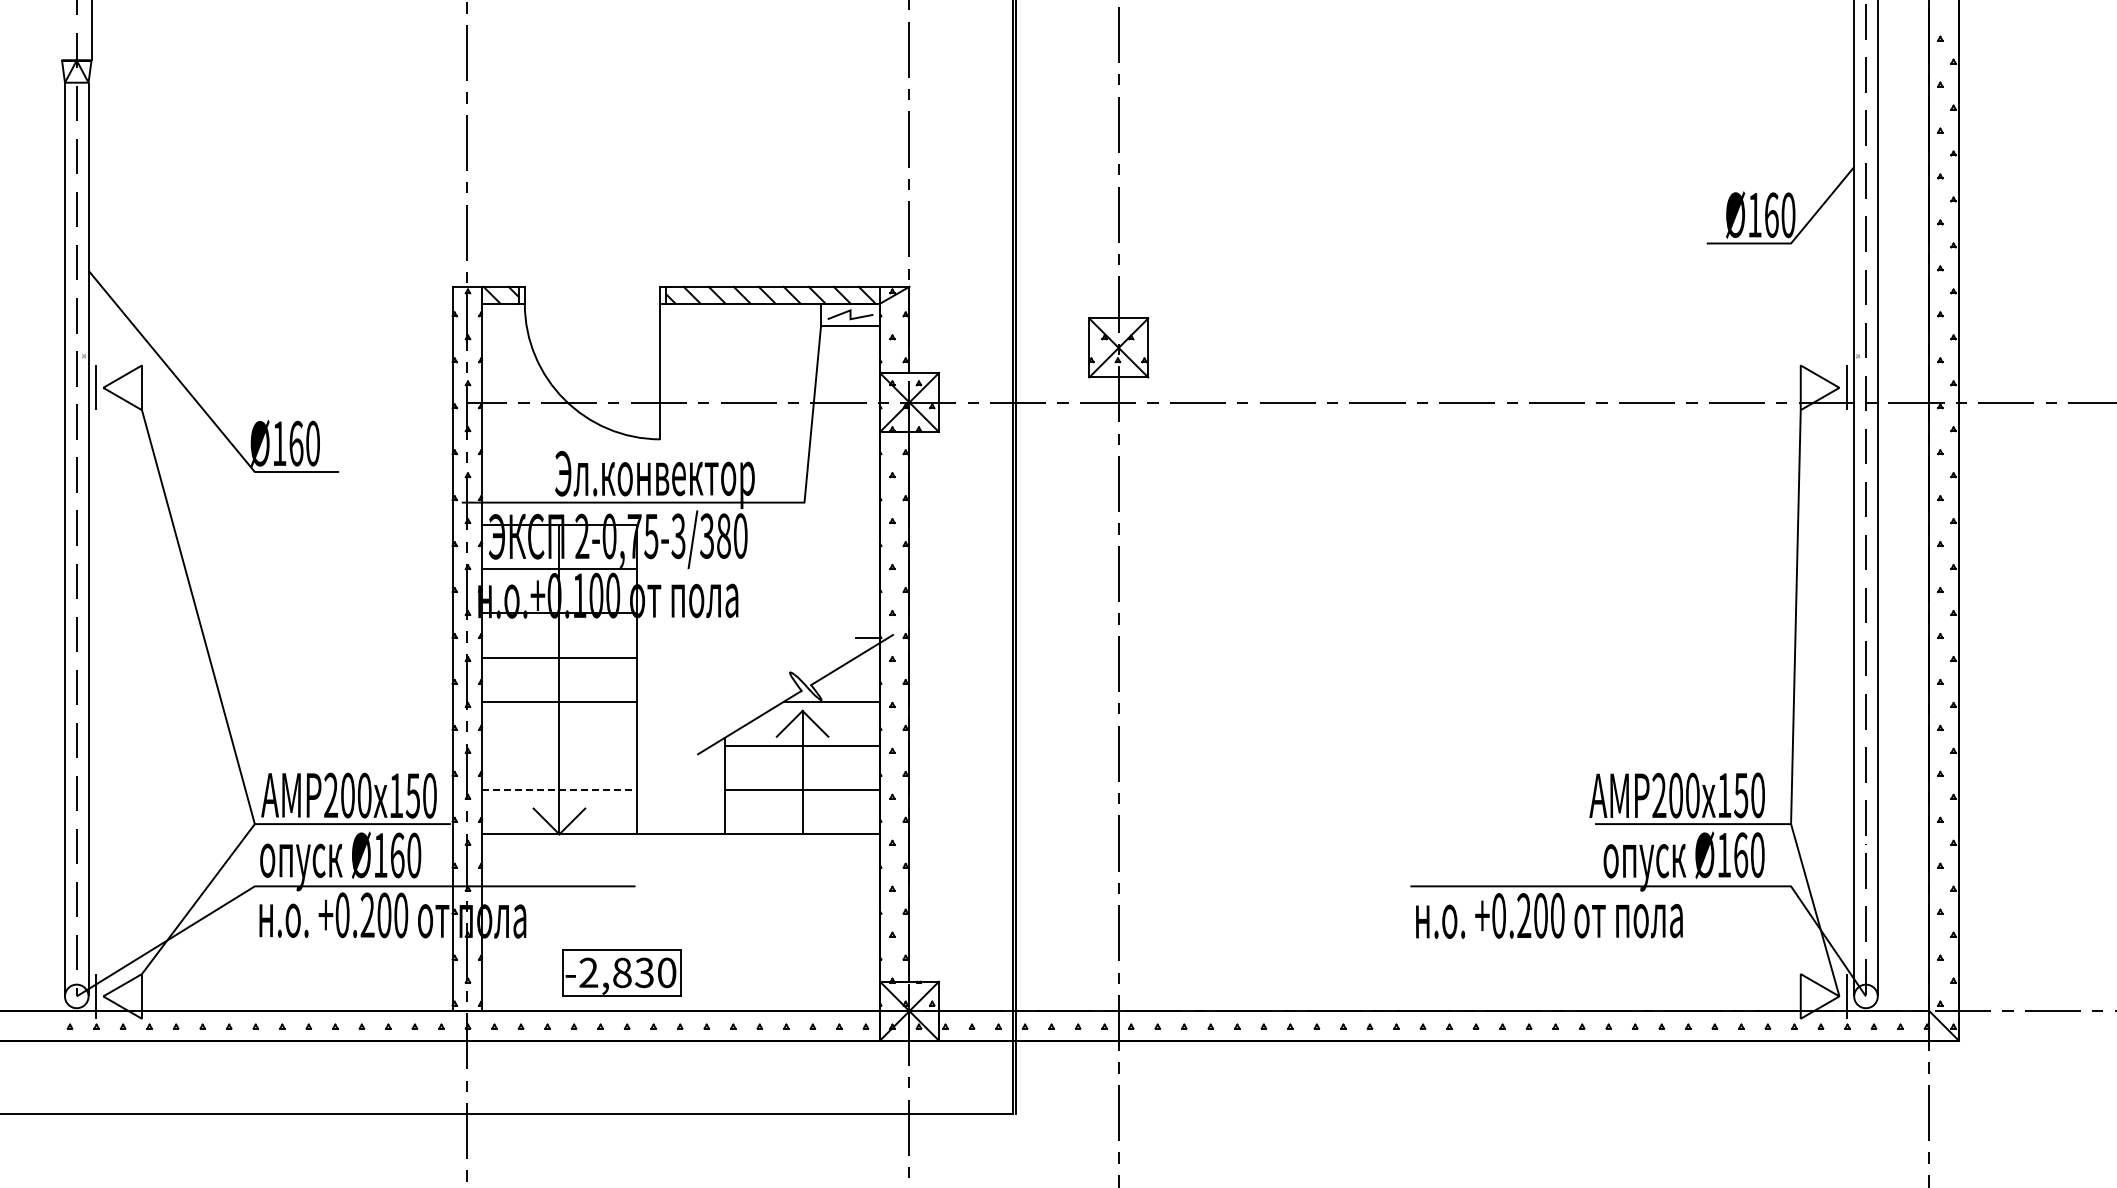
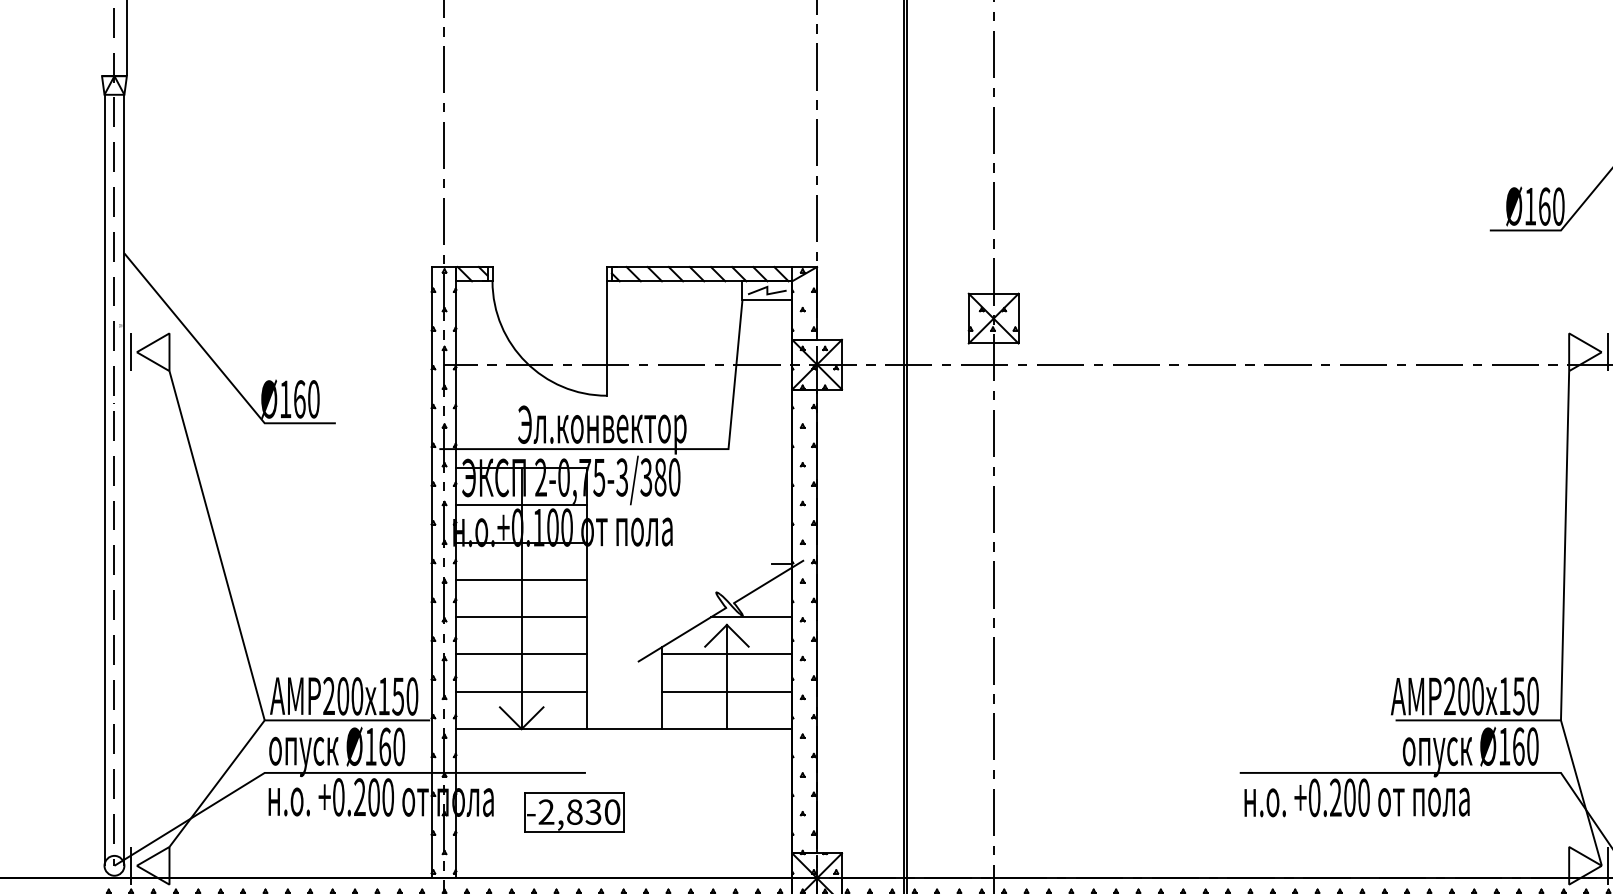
line: (559, 745) -> (521, 654), added
line: (559, 790) -> (521, 692), dashed -> solid
part: (621, 972) -> (574, 811), moved

